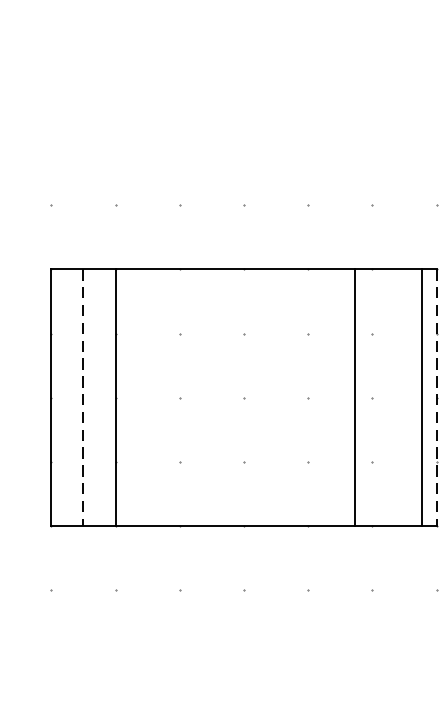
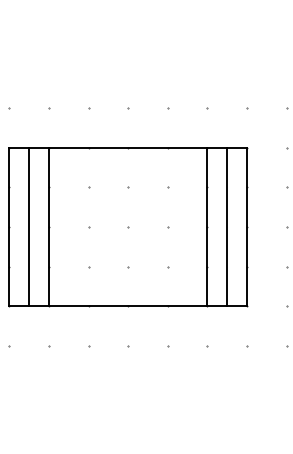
line: (354, 396) -> (207, 226), moved
line: (422, 396) -> (227, 226), moved
line: (84, 398) -> (29, 227), dashed -> solid
line: (437, 398) -> (247, 227), dashed -> solid

